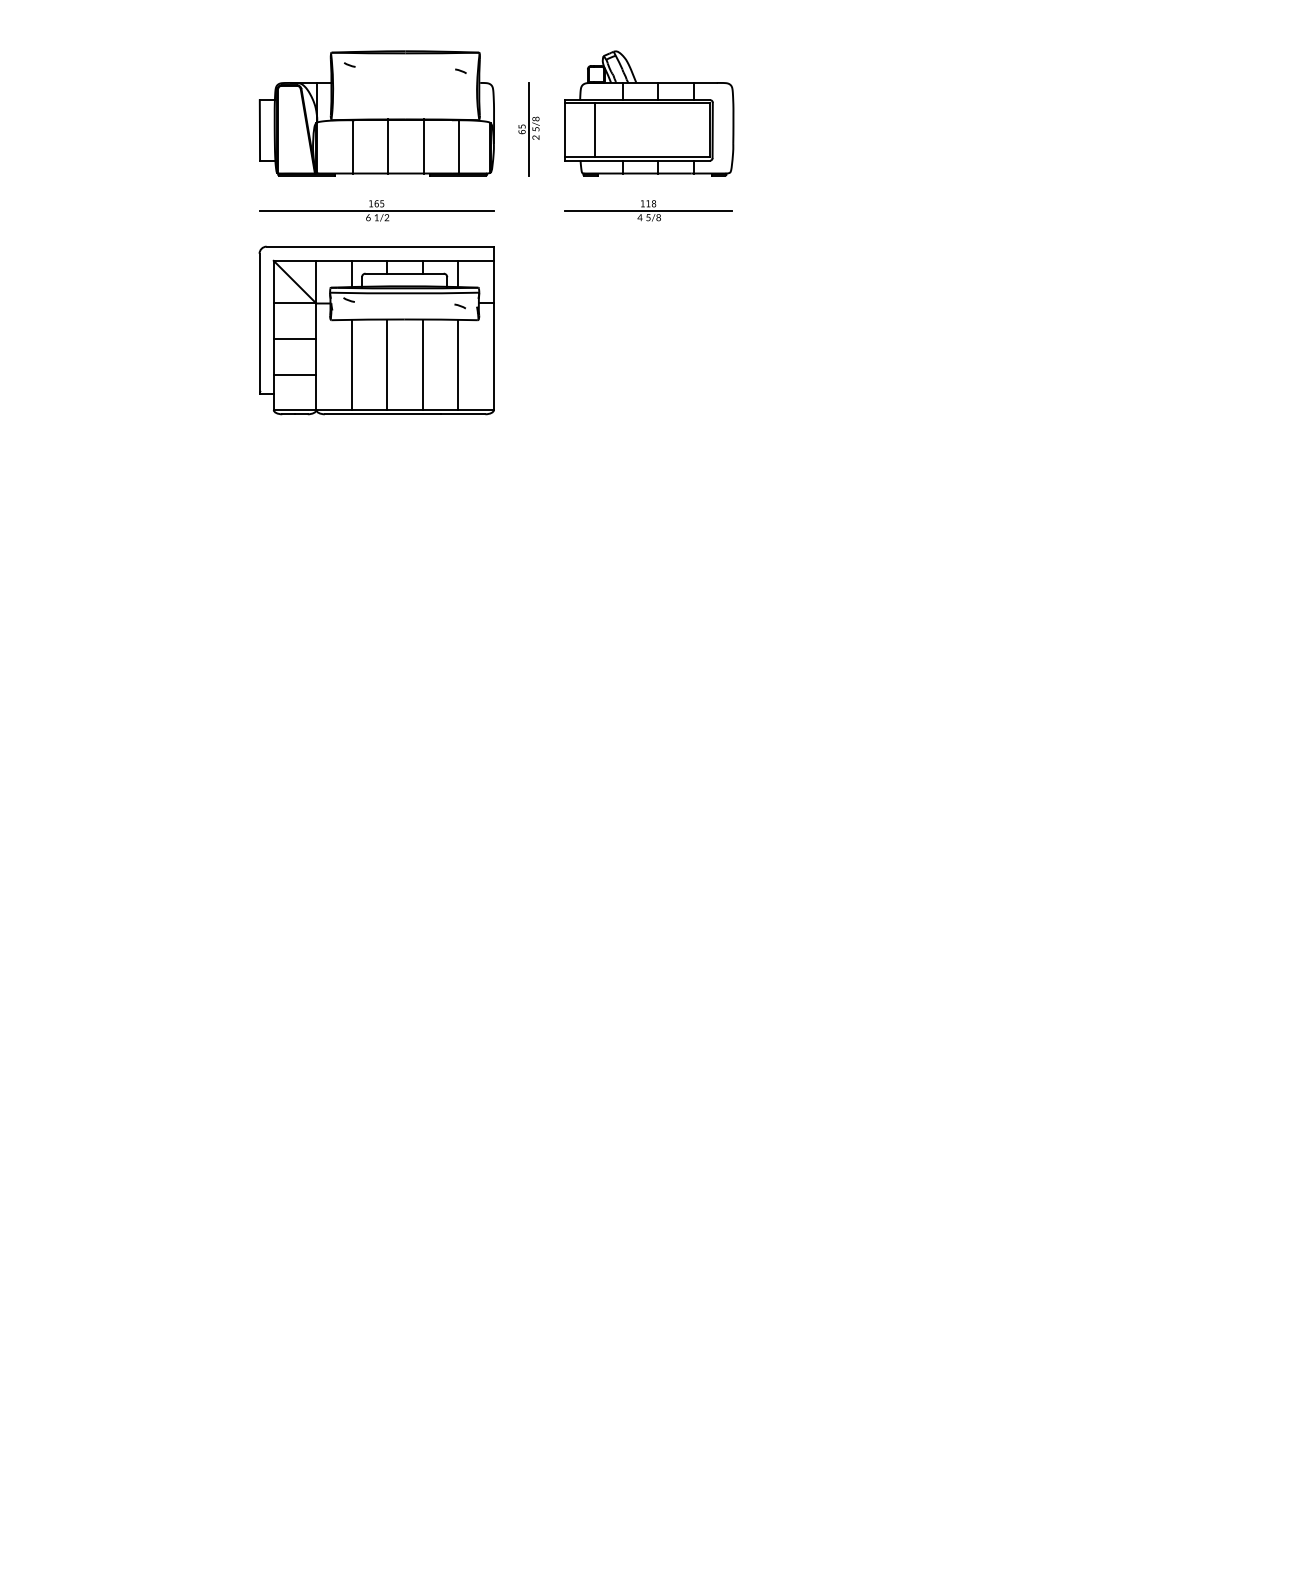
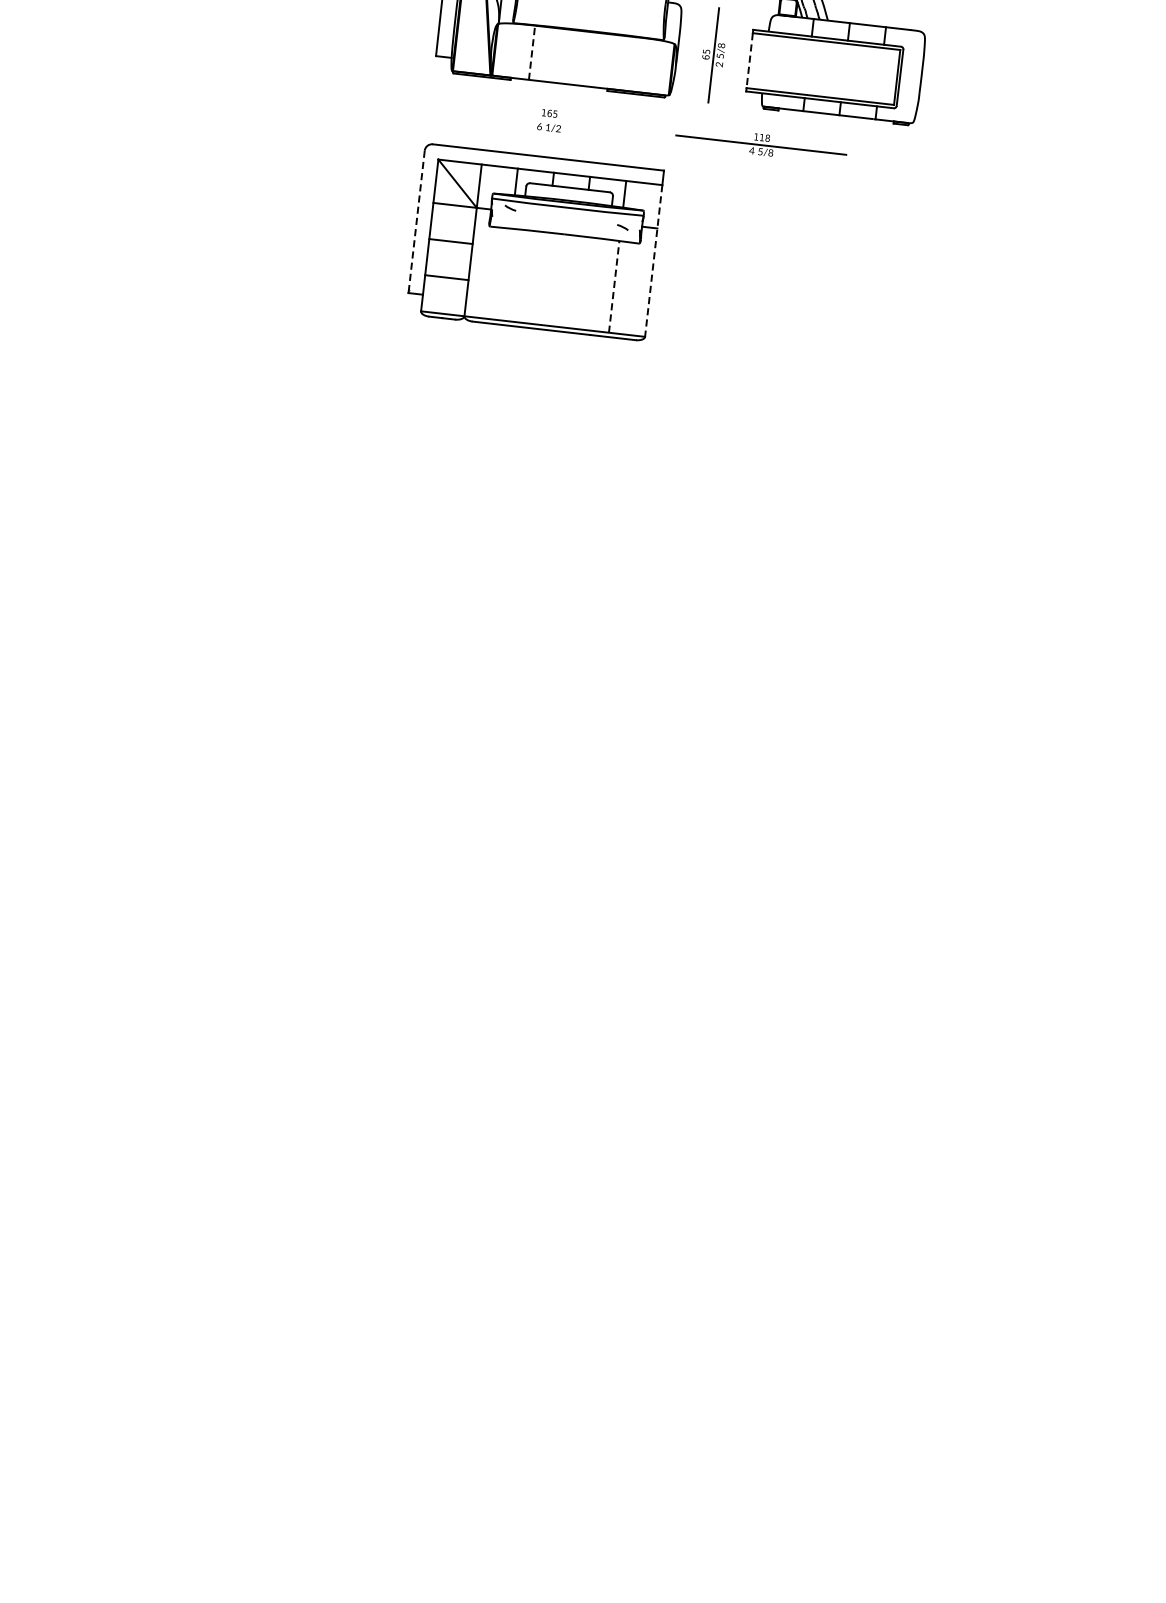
line: (564, 130) -> (749, 60), solid -> dashed
line: (595, 130) -> (780, 64), removed
line: (352, 146) -> (531, 52), solid -> dashed
line: (388, 146) -> (568, 56), removed
line: (423, 146) -> (603, 60), removed
line: (458, 146) -> (639, 64), removed
part: (648, 210) -> (761, 144), moved
line: (376, 211) -> (548, 121), removed
line: (259, 323) -> (416, 221), solid -> dashed
line: (493, 335) -> (653, 260), solid -> dashed
line: (351, 364) -> (505, 274), removed
line: (387, 364) -> (542, 278), removed
line: (422, 364) -> (577, 282), removed
line: (458, 364) -> (614, 286), solid -> dashed

